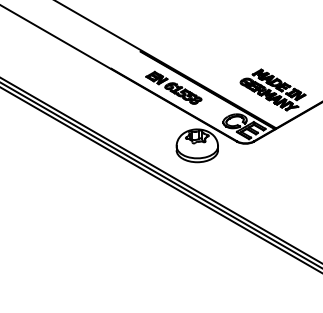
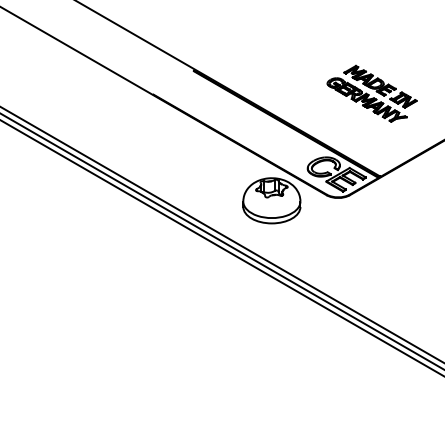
part: (173, 87) -> (239, 120), removed
part: (272, 89) -> (371, 93), moved

